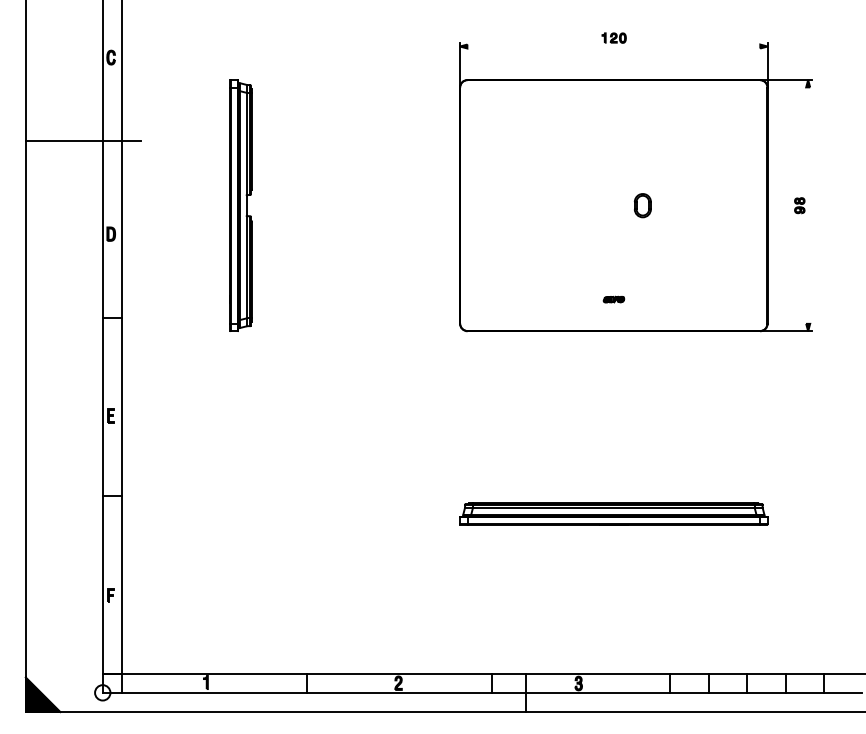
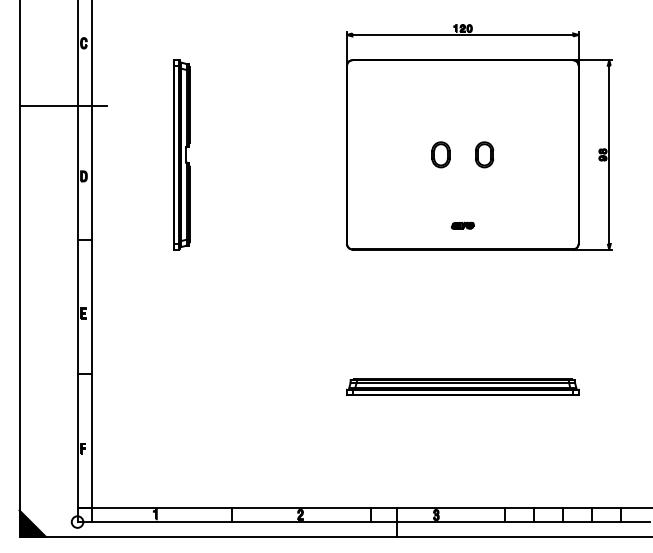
line: (613, 45) -> (462, 34), added
part: (584, 205) -> (440, 154), added
part: (642, 205) -> (484, 154), size x1.43
line: (808, 205) -> (609, 154), added
part: (613, 299) -> (462, 225), size x1.43

